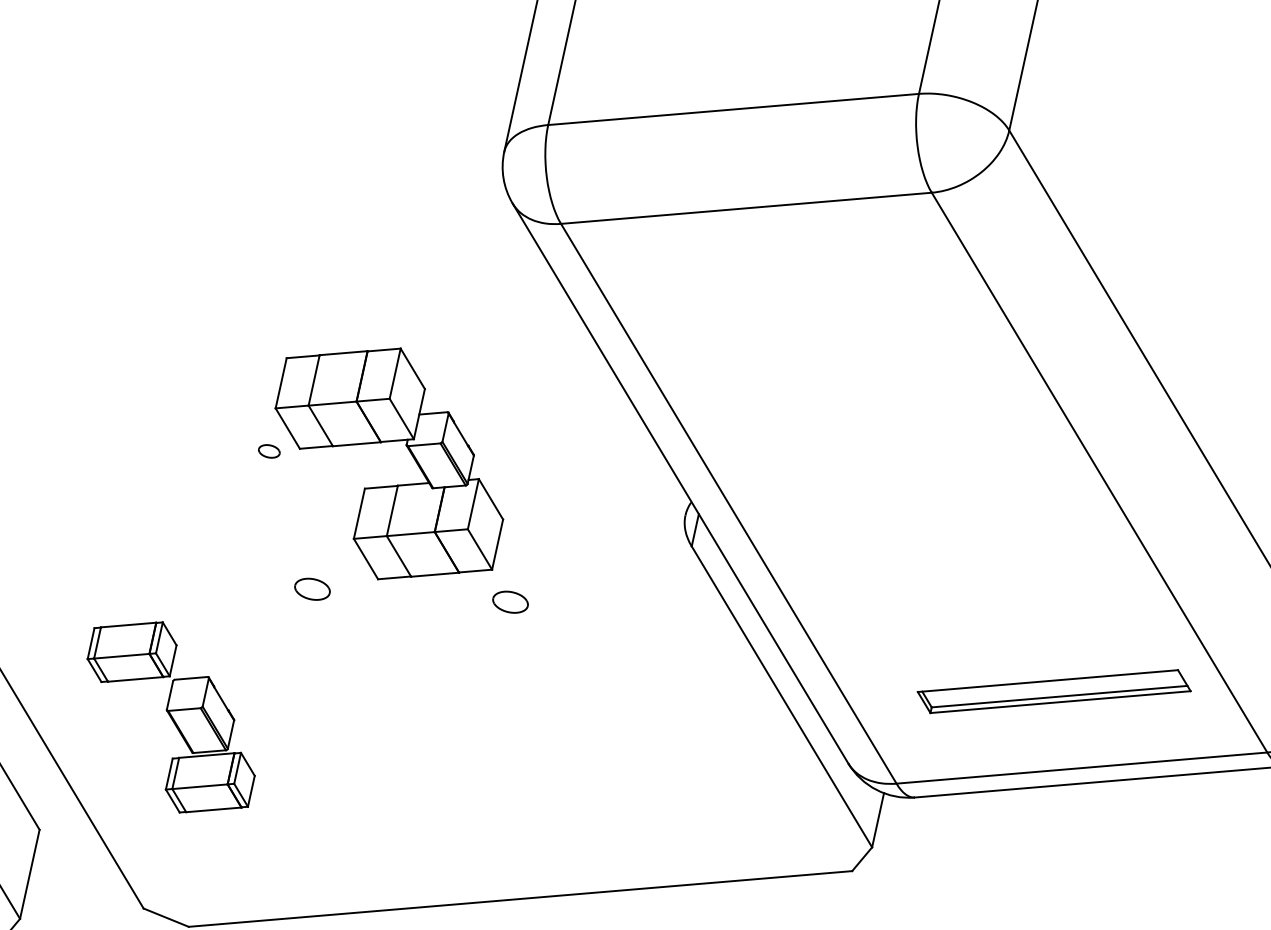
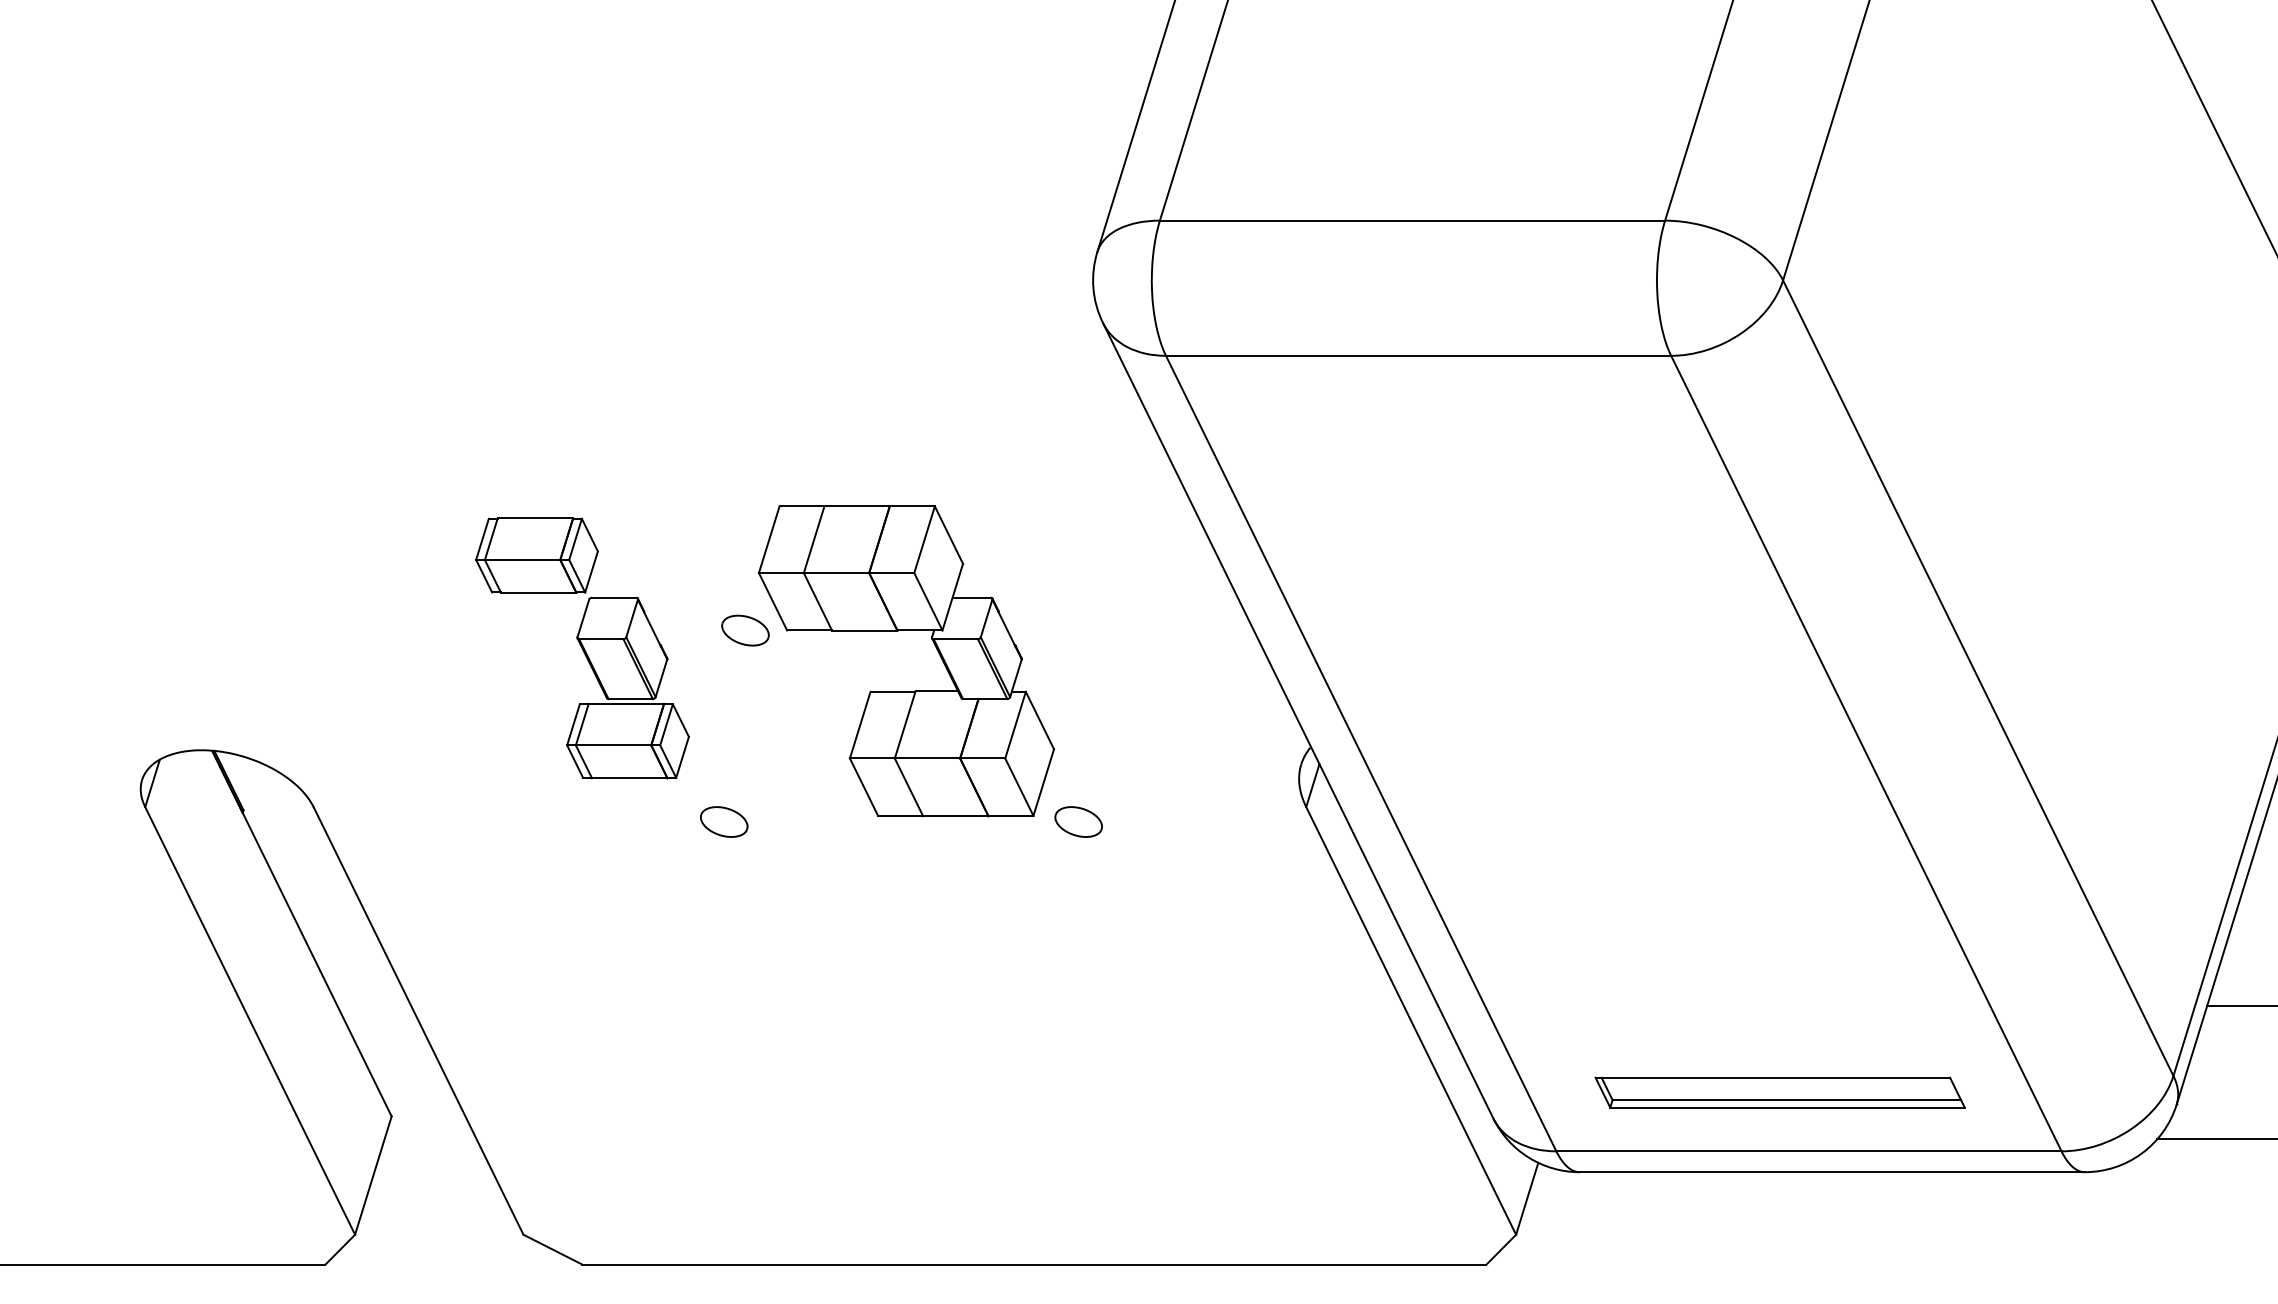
part: (269, 451) -> (745, 630), size x1.67
part: (312, 588) -> (724, 821), moved
part: (510, 601) -> (1078, 821), moved
part: (1053, 691) -> (1779, 1092), moved
part: (171, 717) -> (582, 648), moved

